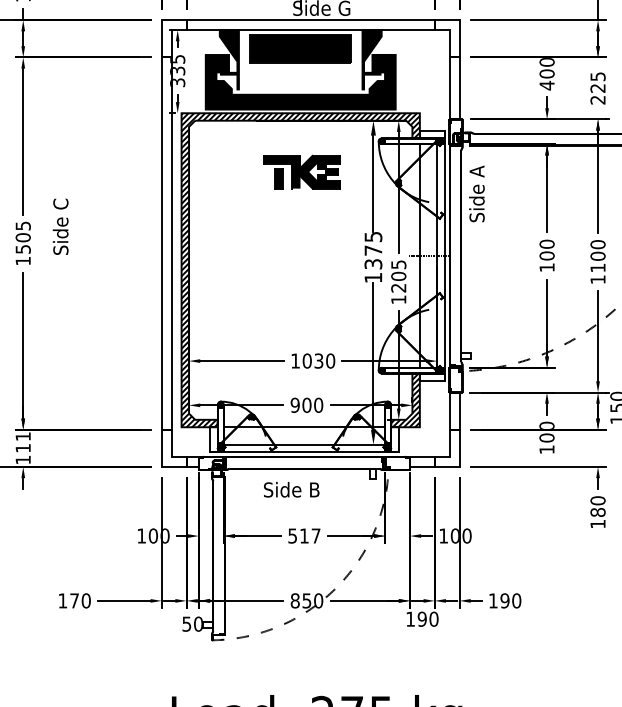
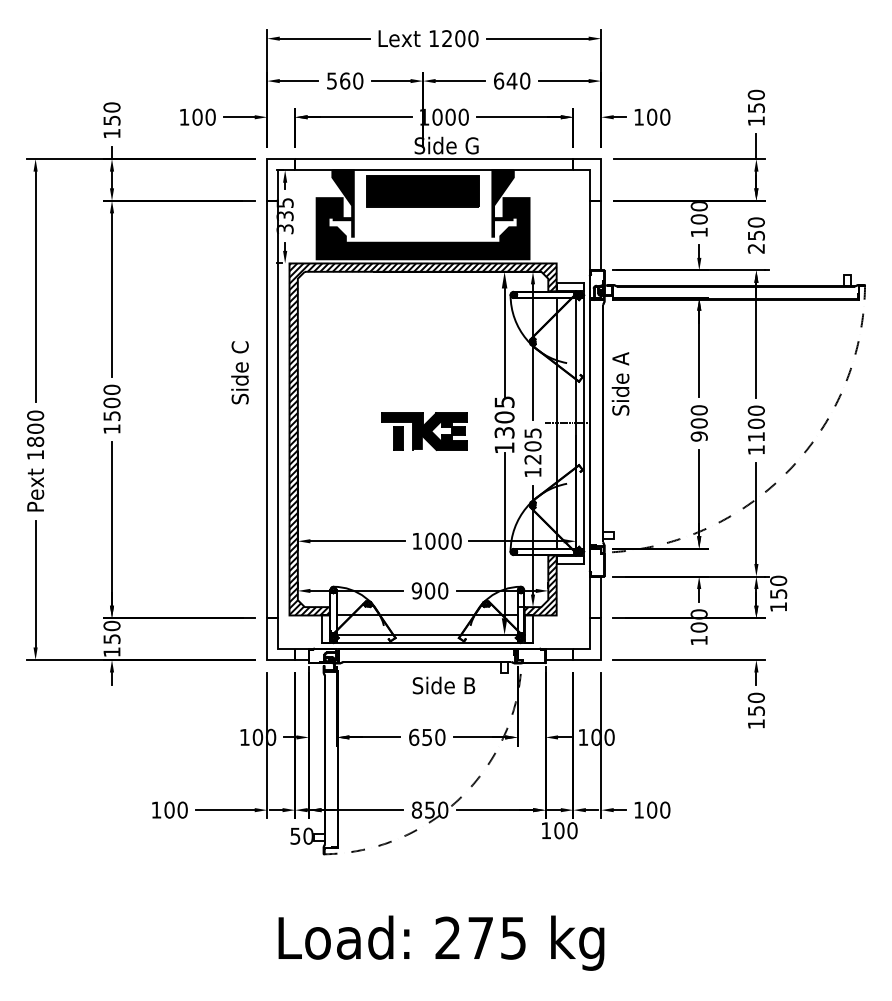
text: (597, 82) -> (755, 228), 225 -> 250
text: (547, 85) -> (699, 232), 400 -> 100
part: (301, 172) -> (424, 431), moved
text: (476, 193) -> (620, 383), moved
text: (22, 225) -> (111, 389), 1505 -> 1500
text: (60, 226) -> (239, 372), moved
text: (373, 250) -> (504, 417), 1375 -> 1305
text: (546, 267) -> (698, 436), 100 -> 900
text: (318, 360) -> (443, 540), 1030 -> 1000
text: (22, 441) -> (111, 631), 111 -> 150
text: (291, 489) -> (443, 685), moved
text: (597, 512) -> (755, 711), 180 -> 150
text: (304, 535) -> (427, 736), 517 -> 650
text: (74, 600) -> (169, 809), 170 -> 100
text: (505, 600) -> (652, 809), 190 -> 100
text: (422, 619) -> (559, 830), 190 -> 100

